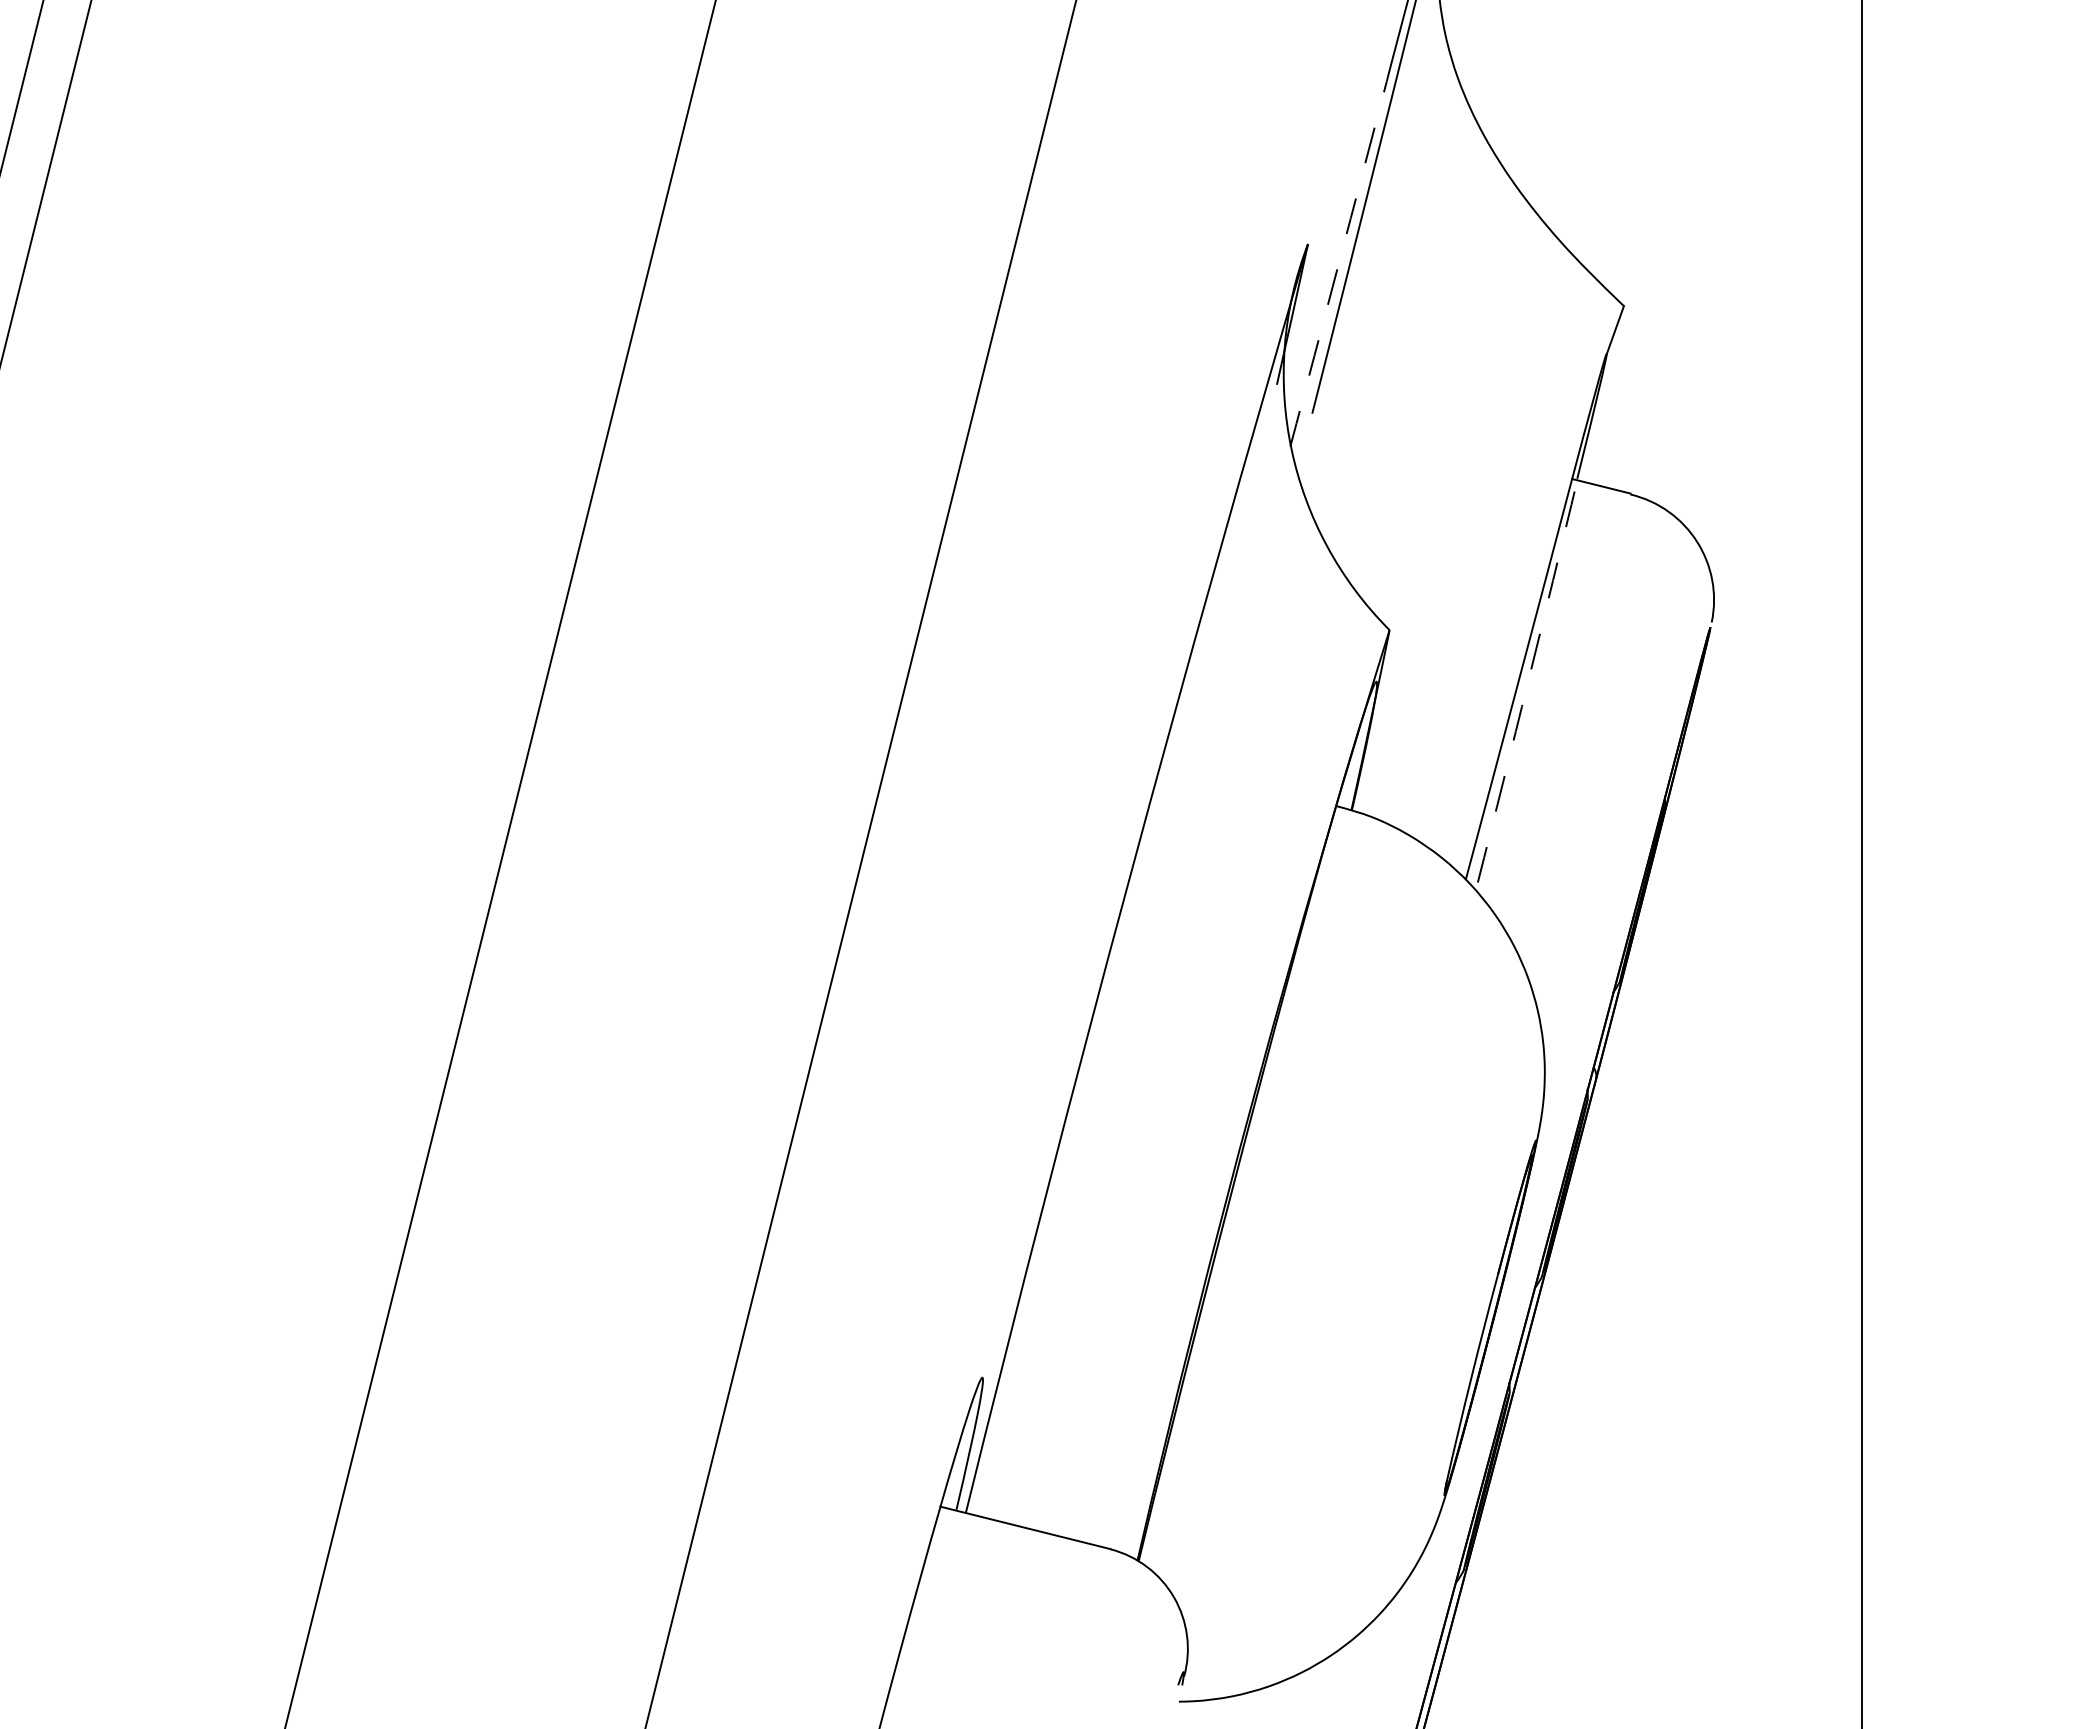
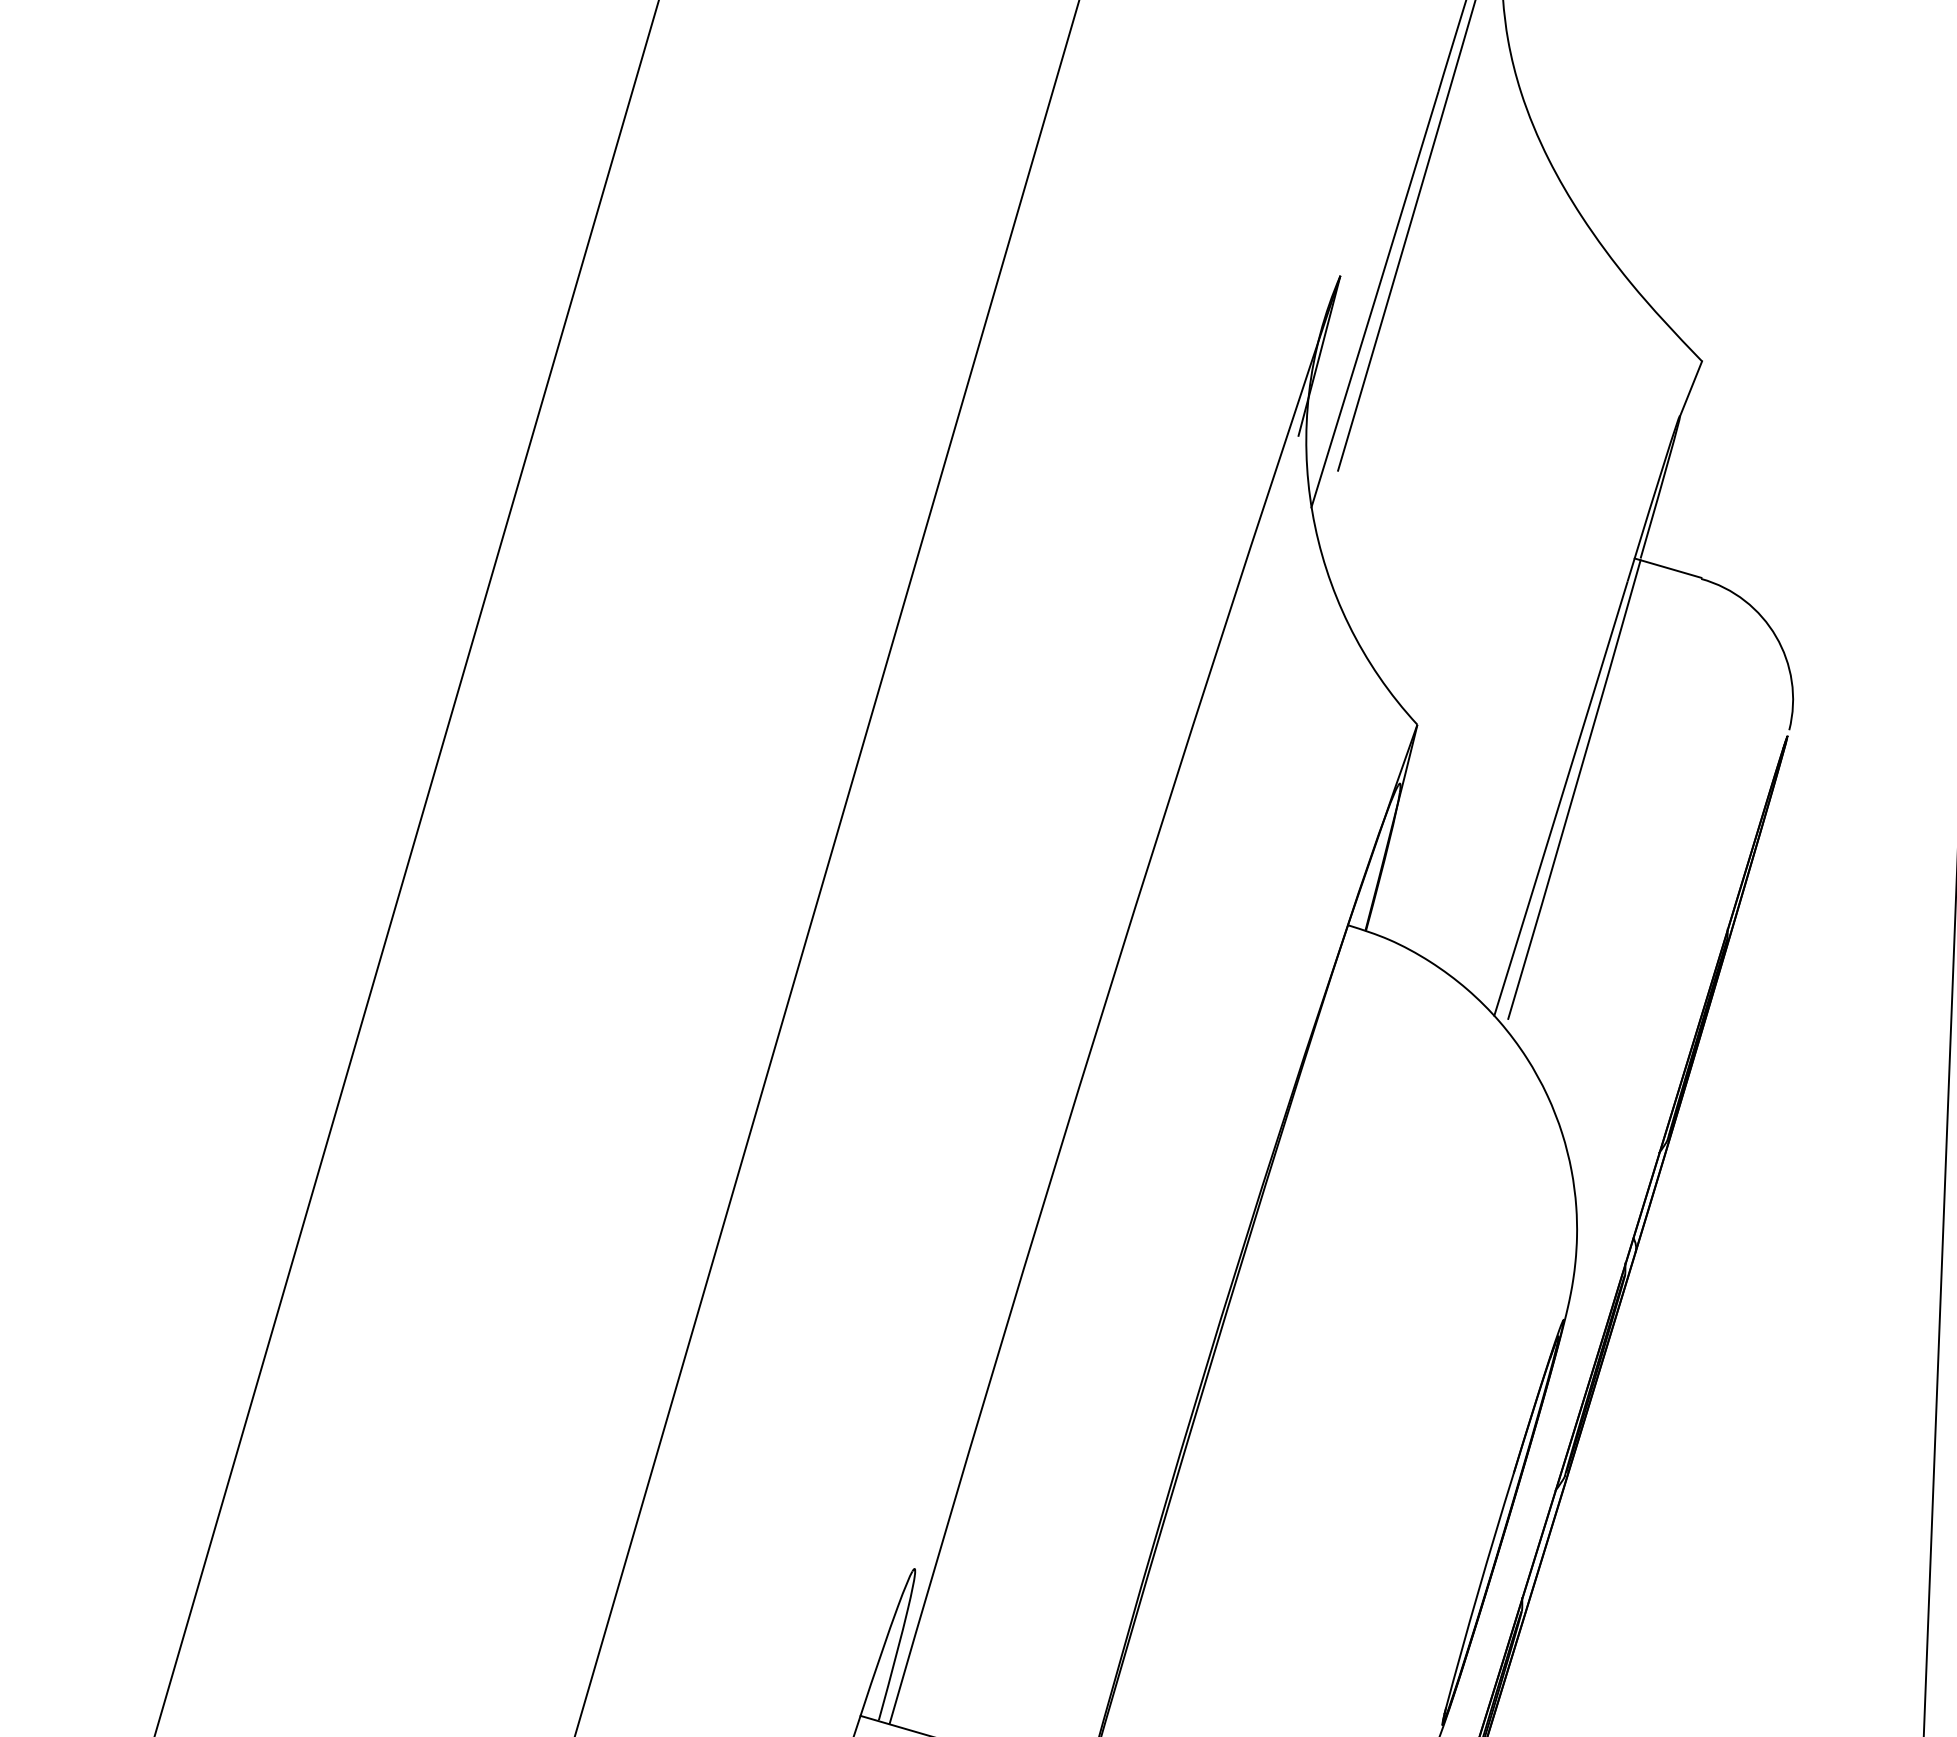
arc: (1338, 264) -> (1374, 300), dashed -> solid
arc: (1528, 681) -> (1575, 790), dashed -> solid

